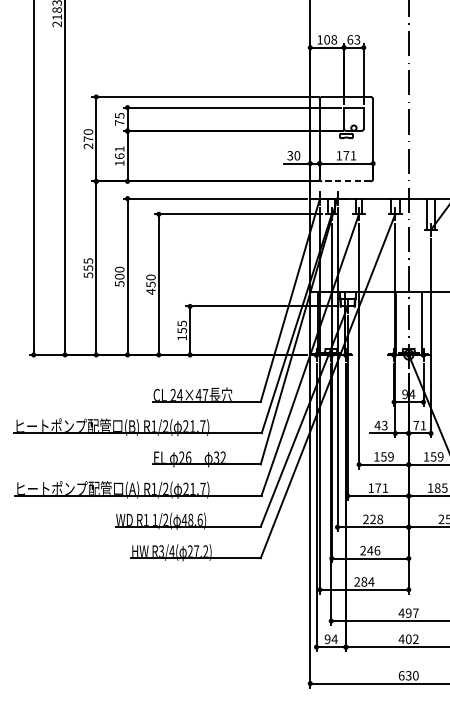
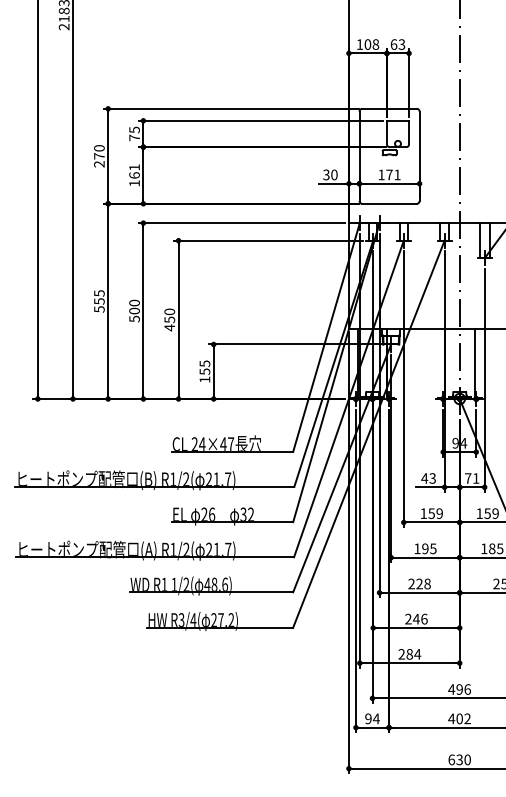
line: (346, 181) -> (389, 203), dashed -> solid
text: (381, 487) -> (429, 548), 171 -> 195
text: (415, 613) -> (467, 689), 497 -> 496

